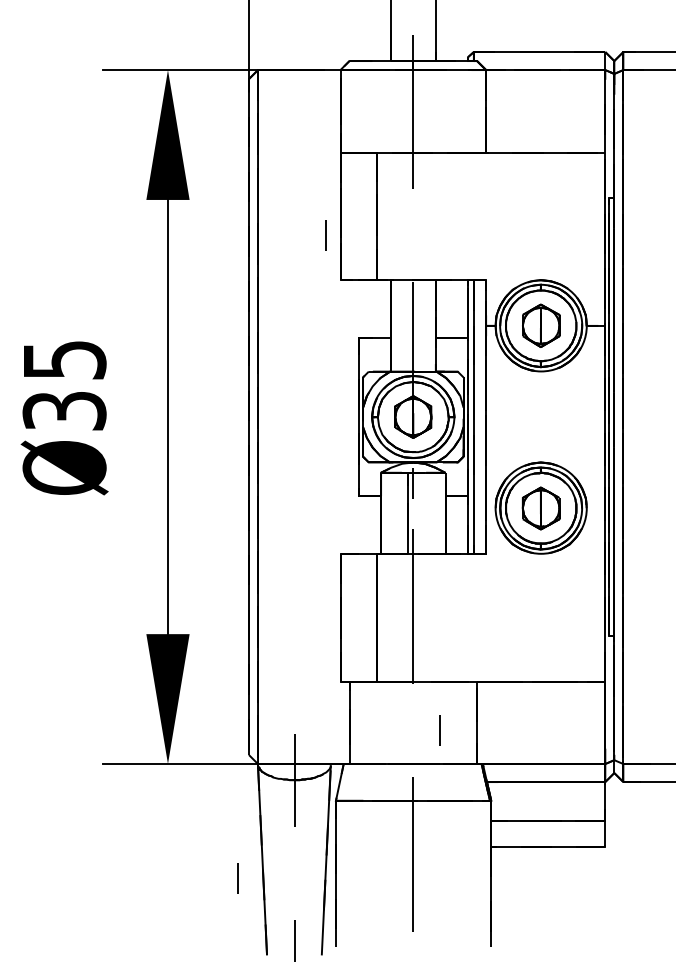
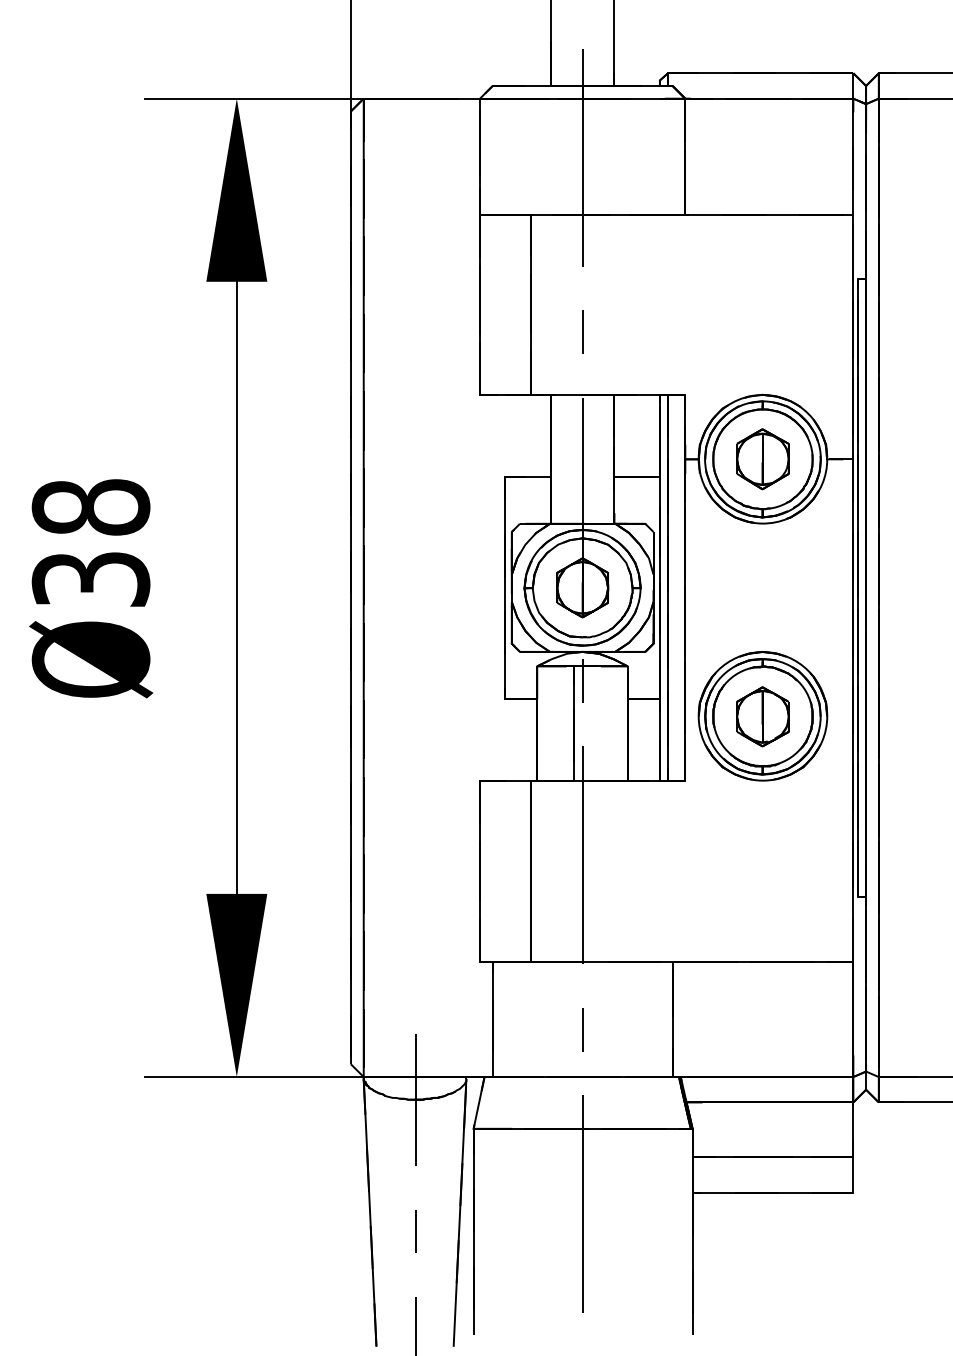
line: (325, 235) -> (581, 331), moved
text: (64, 359) -> (90, 506), Ø35 -> Ø38
line: (439, 730) -> (581, 1029), moved
line: (237, 878) -> (415, 1231), moved

